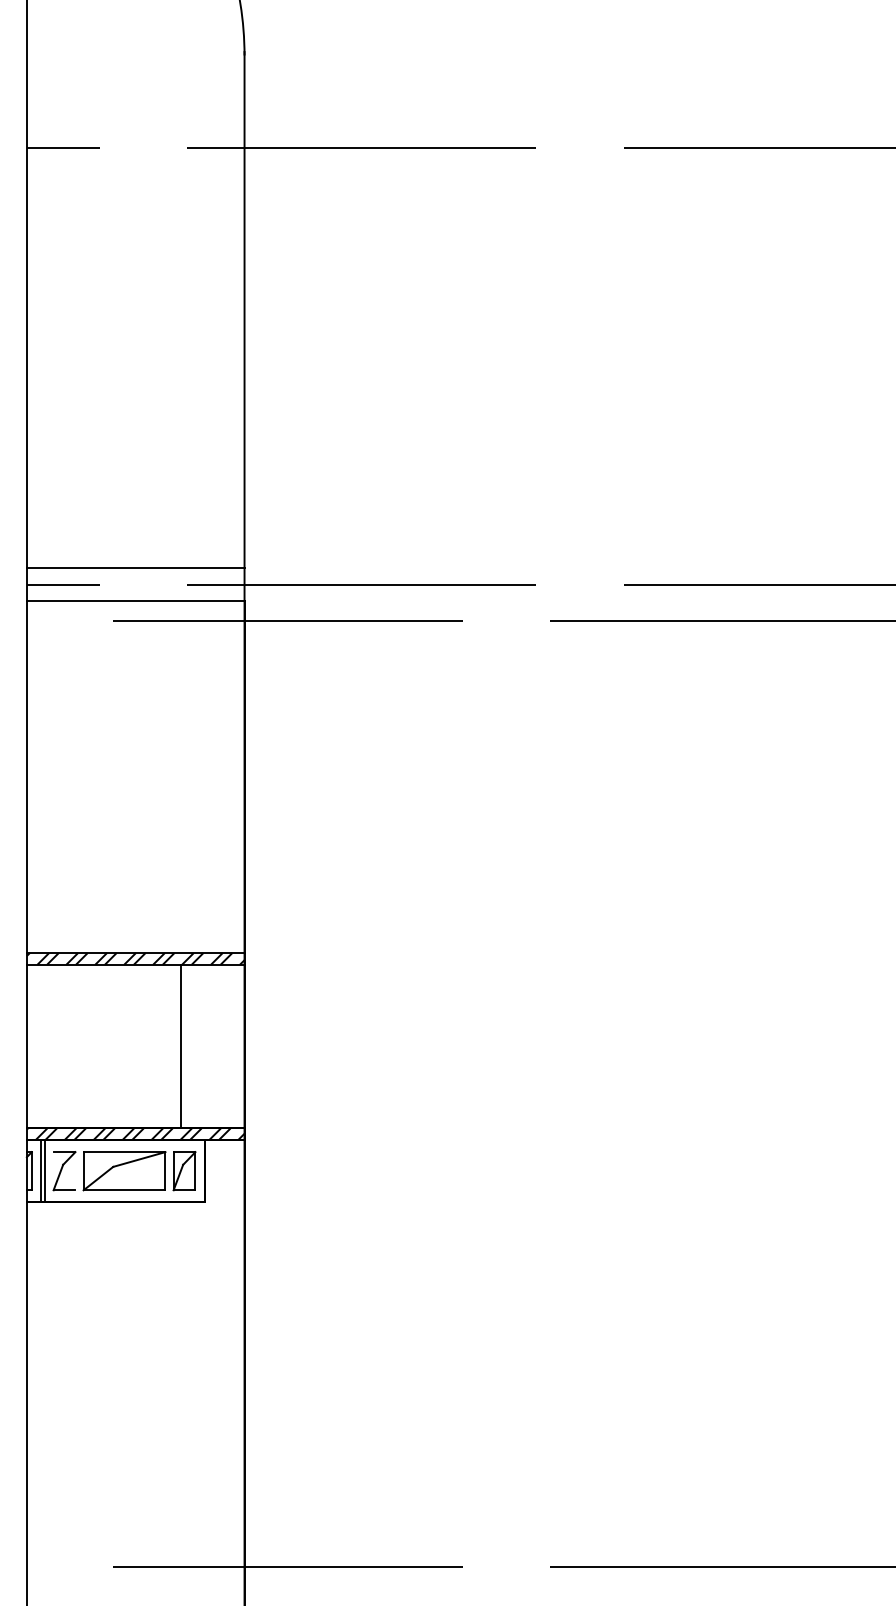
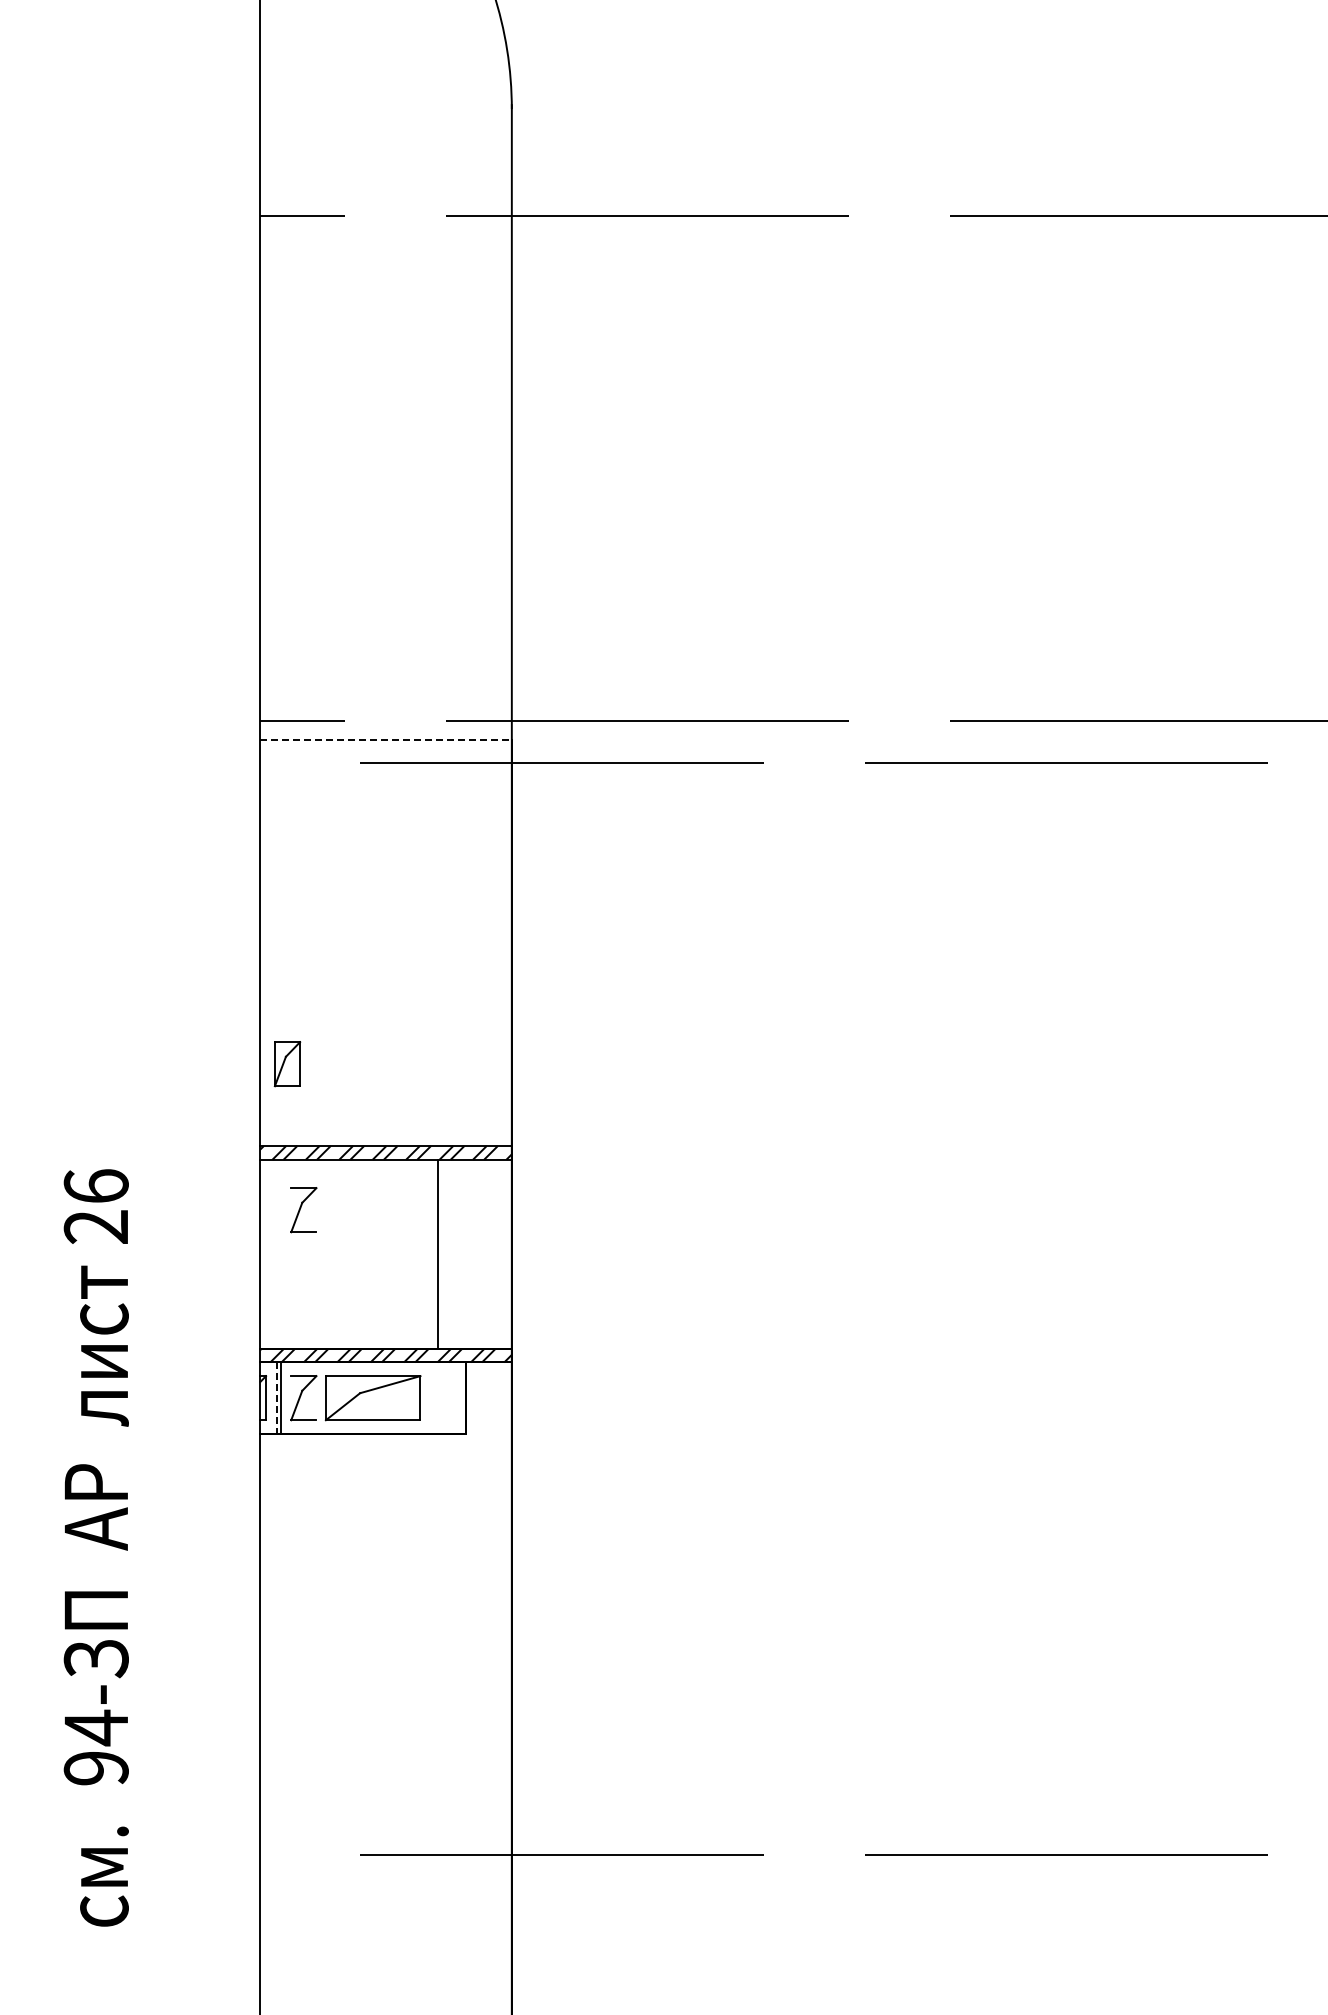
line: (135, 568) -> (385, 701), removed
line: (136, 601) -> (386, 739), solid -> dashed
part: (64, 1008) -> (303, 1210), added
line: (40, 1171) -> (276, 1398), solid -> dashed
part: (184, 1171) -> (287, 1064), moved

